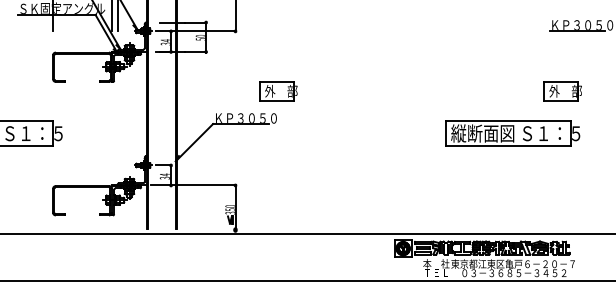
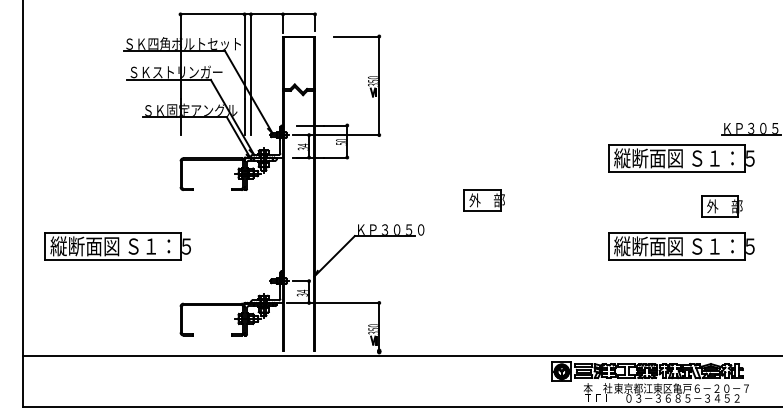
part: (513, 52) -> (681, 158), added
part: (277, 91) -> (483, 200), moved
part: (562, 91) -> (721, 206), moved

